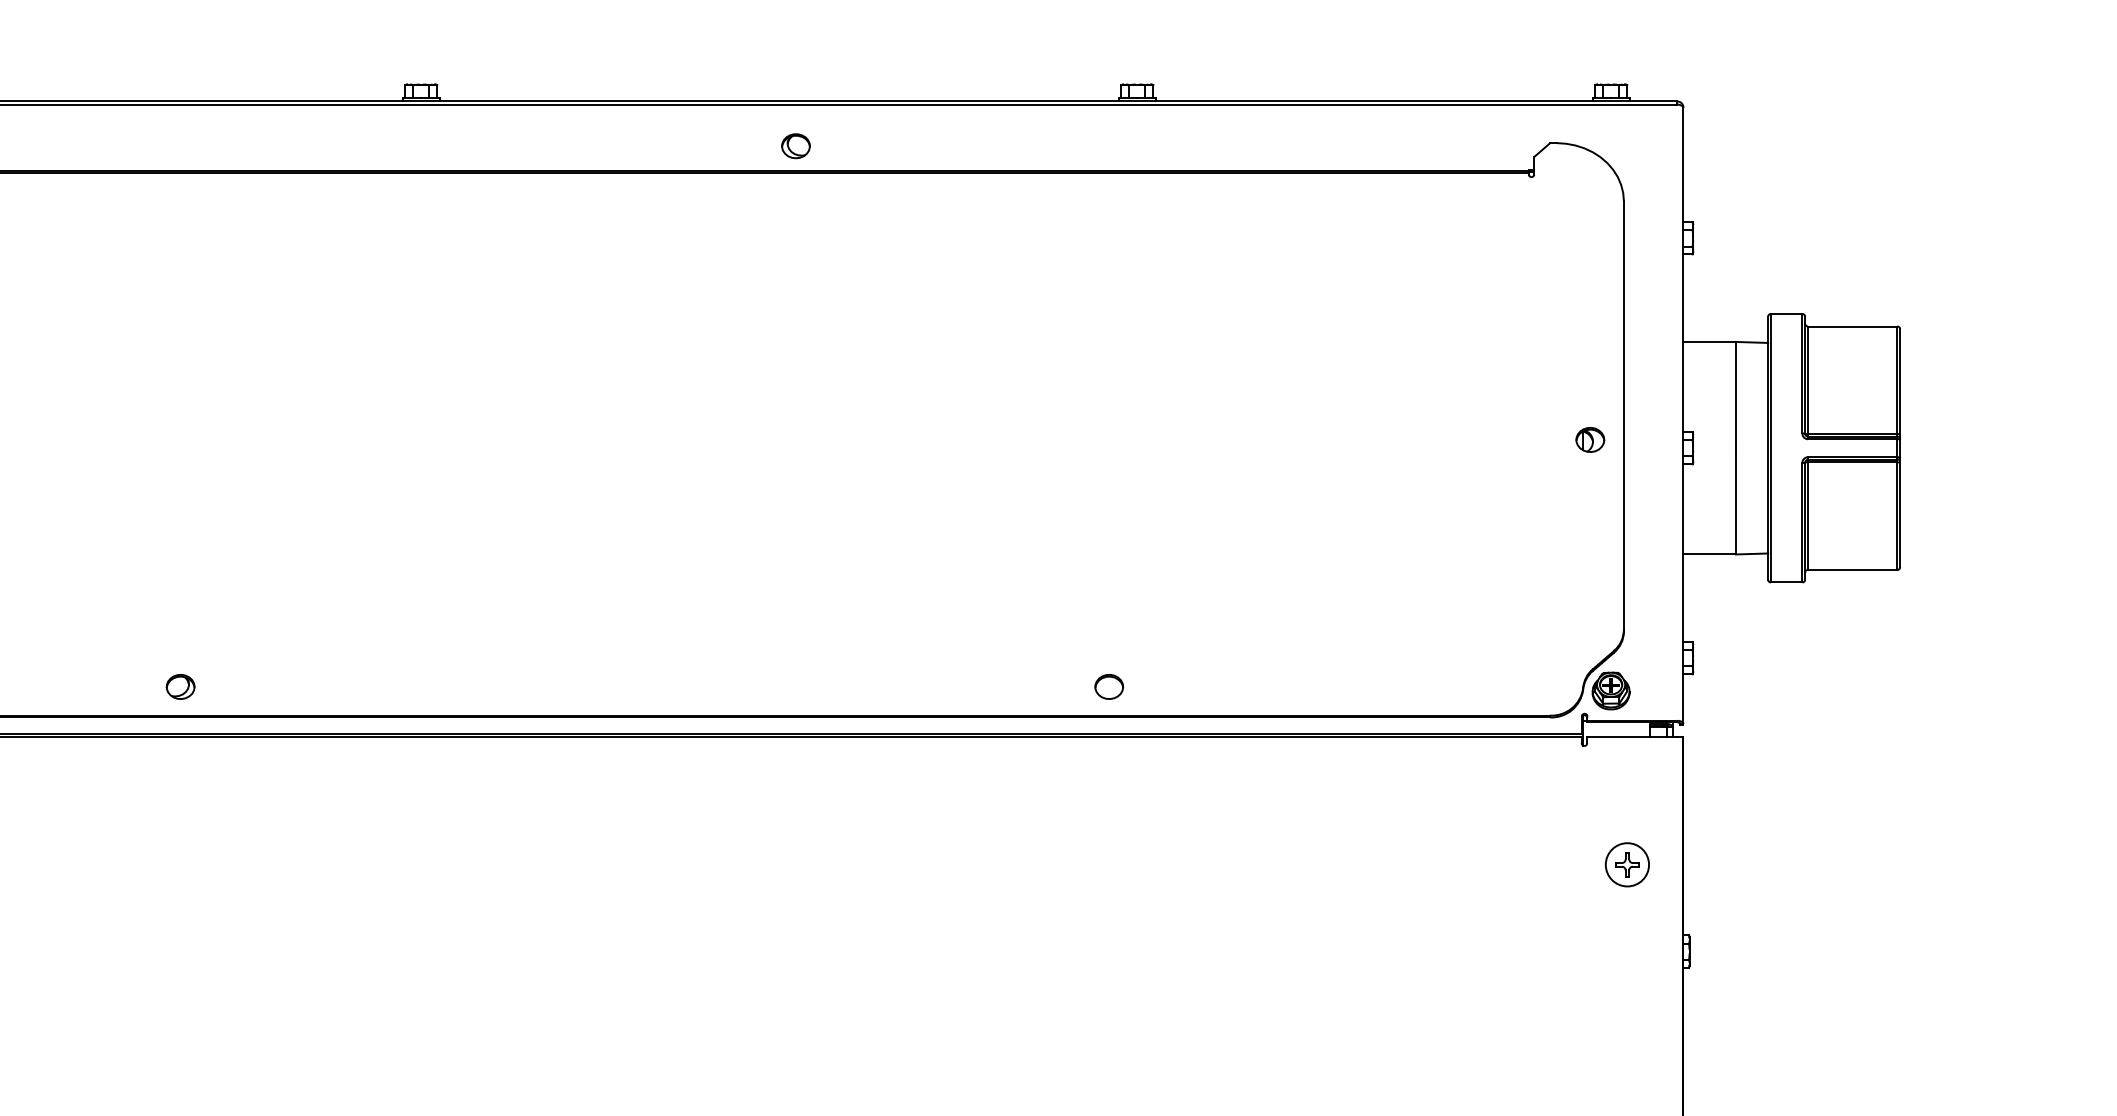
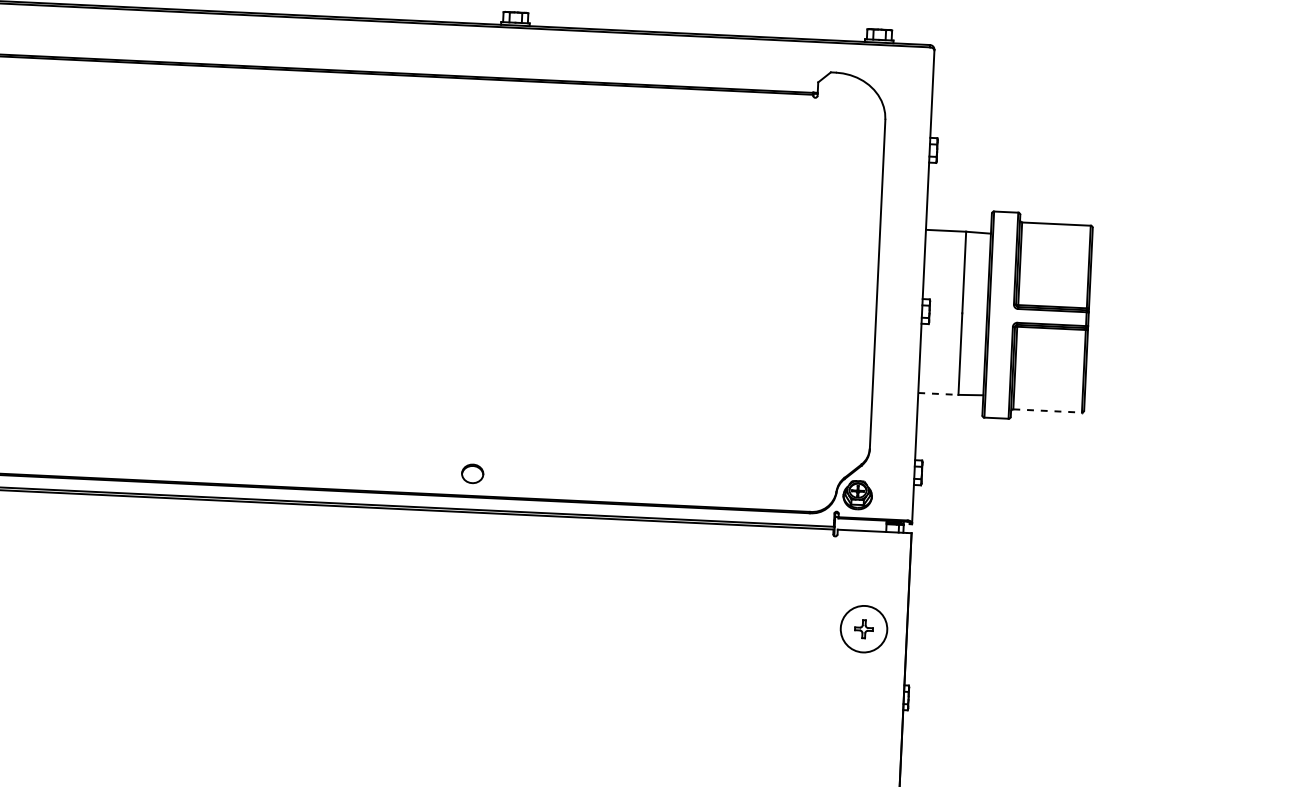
part: (795, 146) -> (251, 47), removed
part: (1590, 439) -> (851, 301), removed
line: (1710, 554) -> (939, 393), solid -> dashed
line: (1852, 569) -> (1047, 410), solid -> dashed
circle: (1627, 864) -> (864, 628), size x1.4

